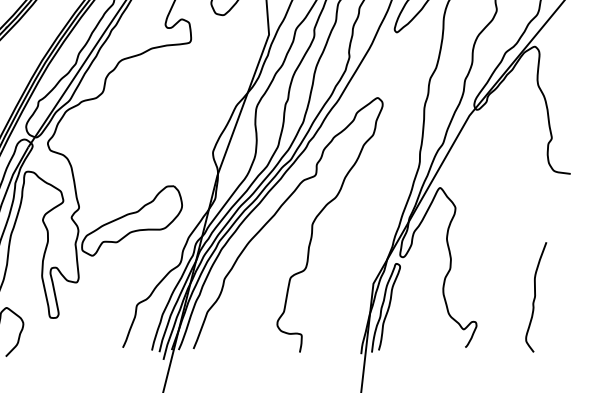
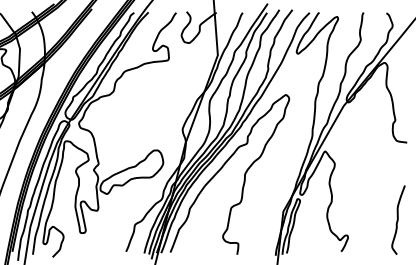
curve: (536, 296) -> (398, 219), moved

